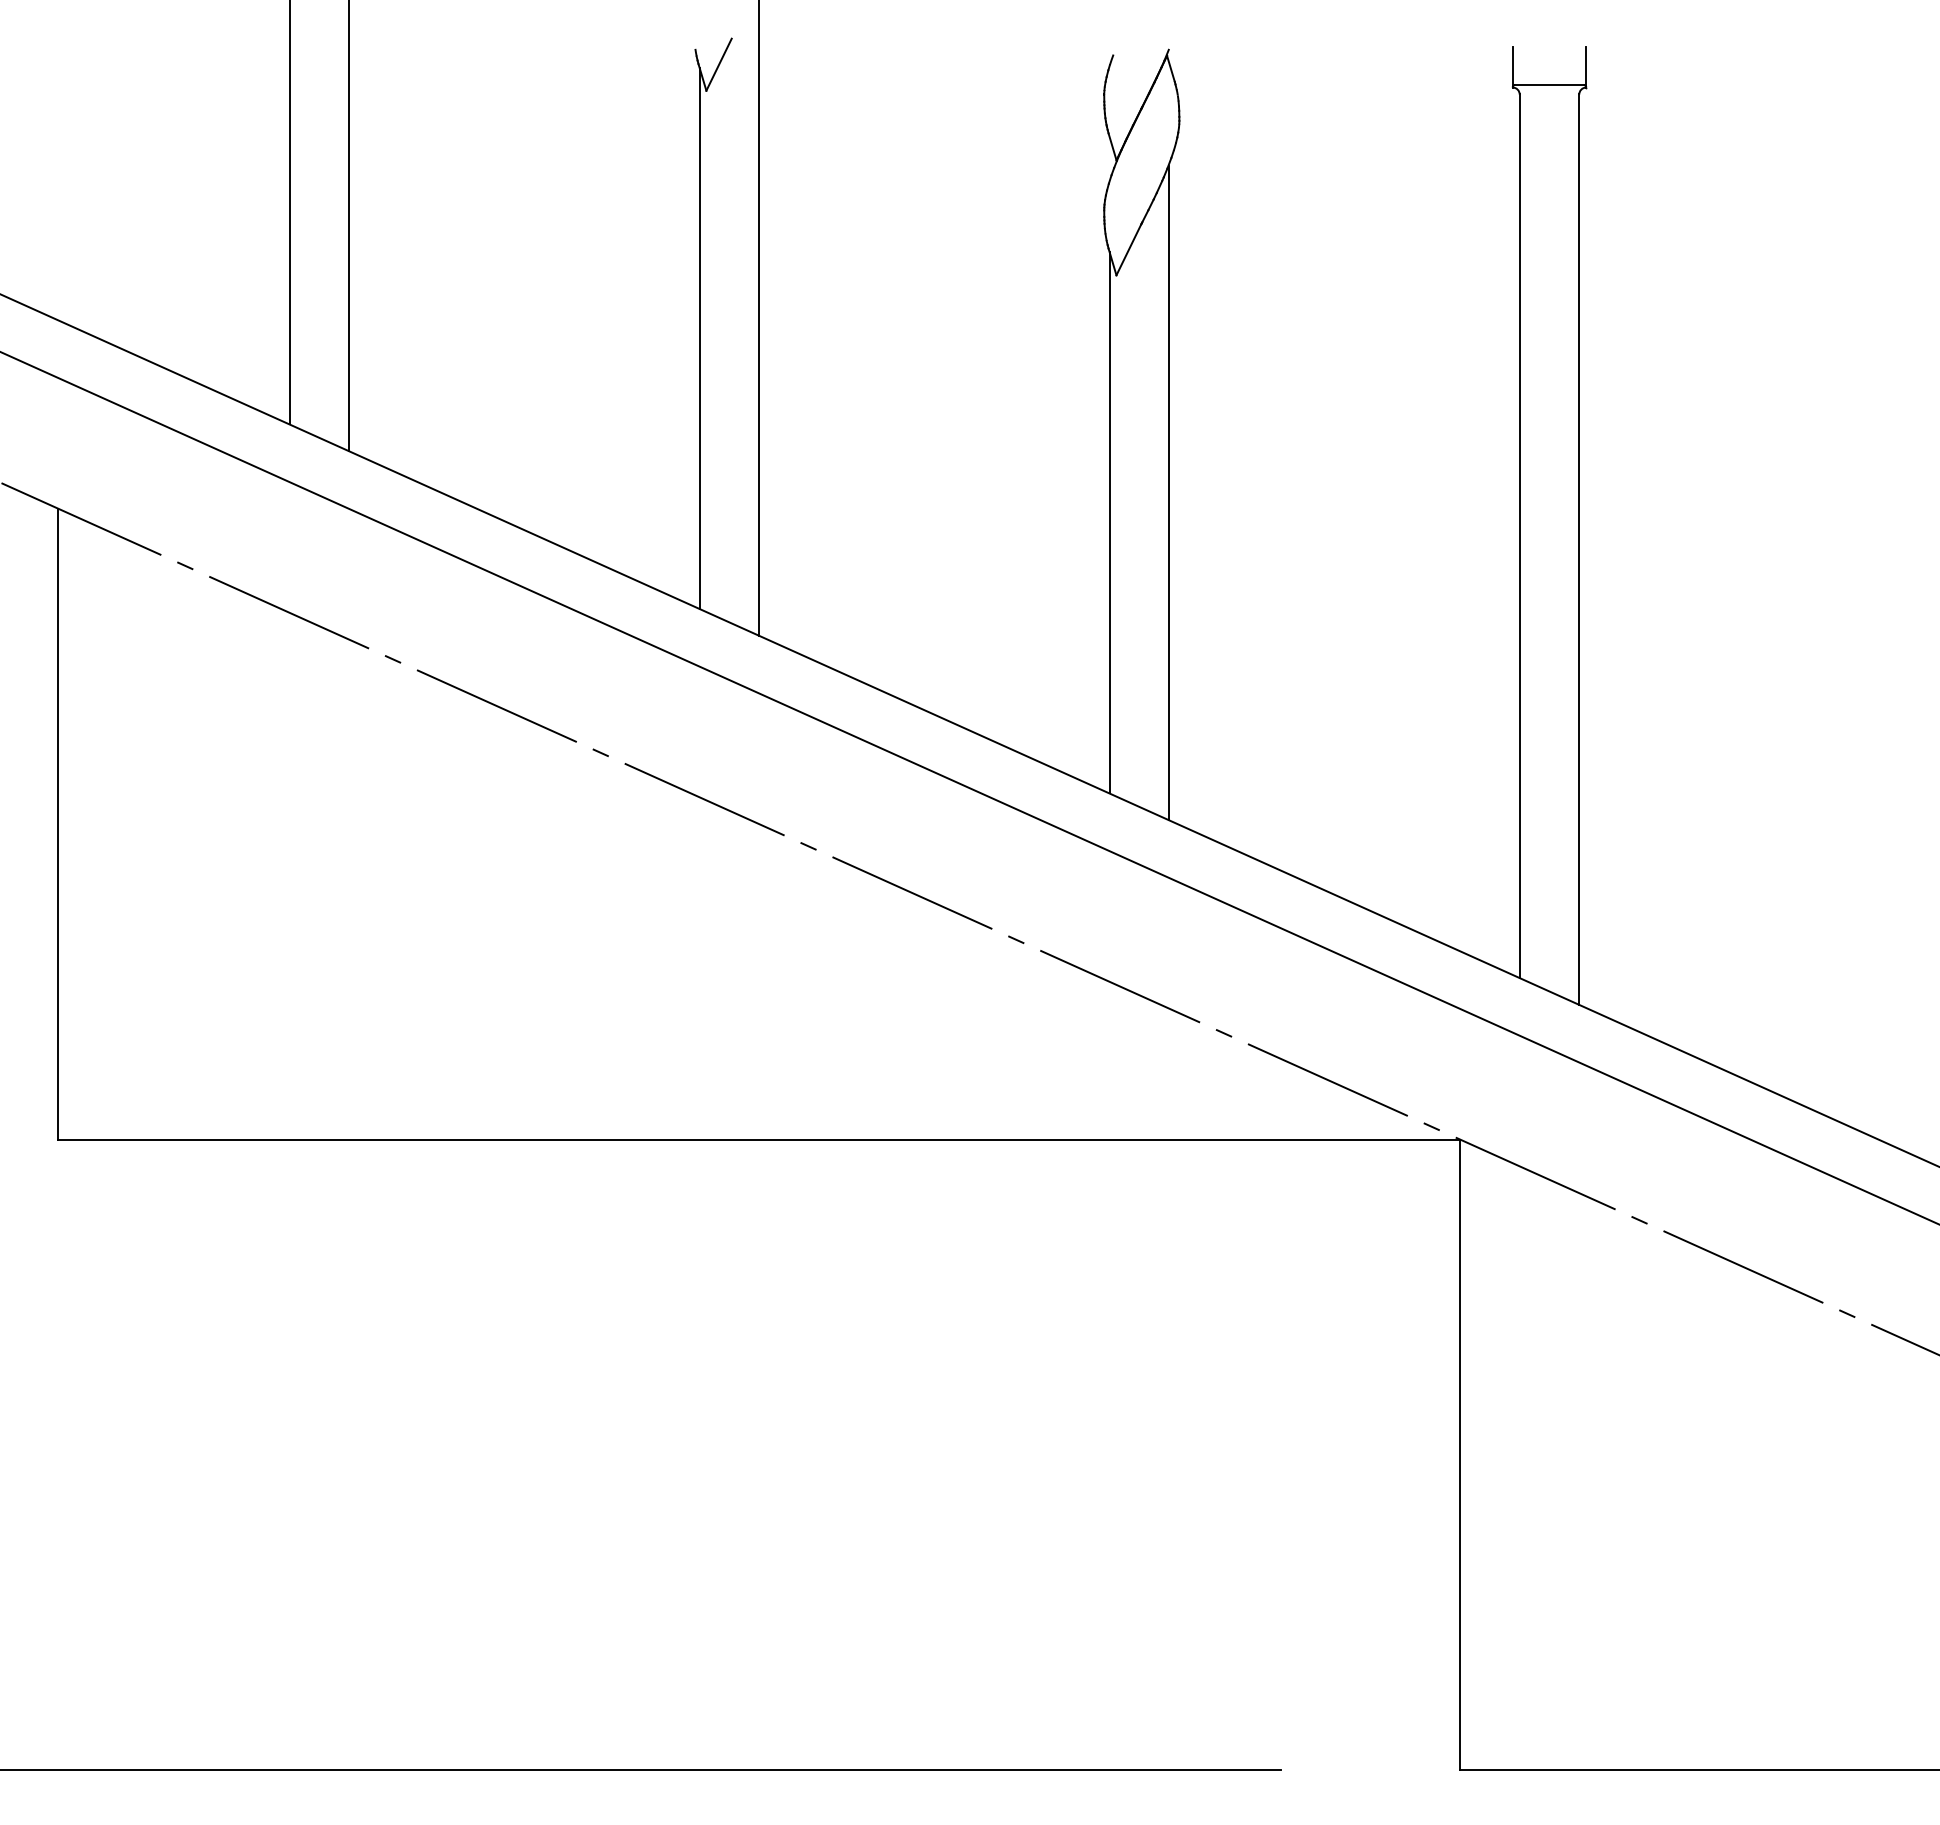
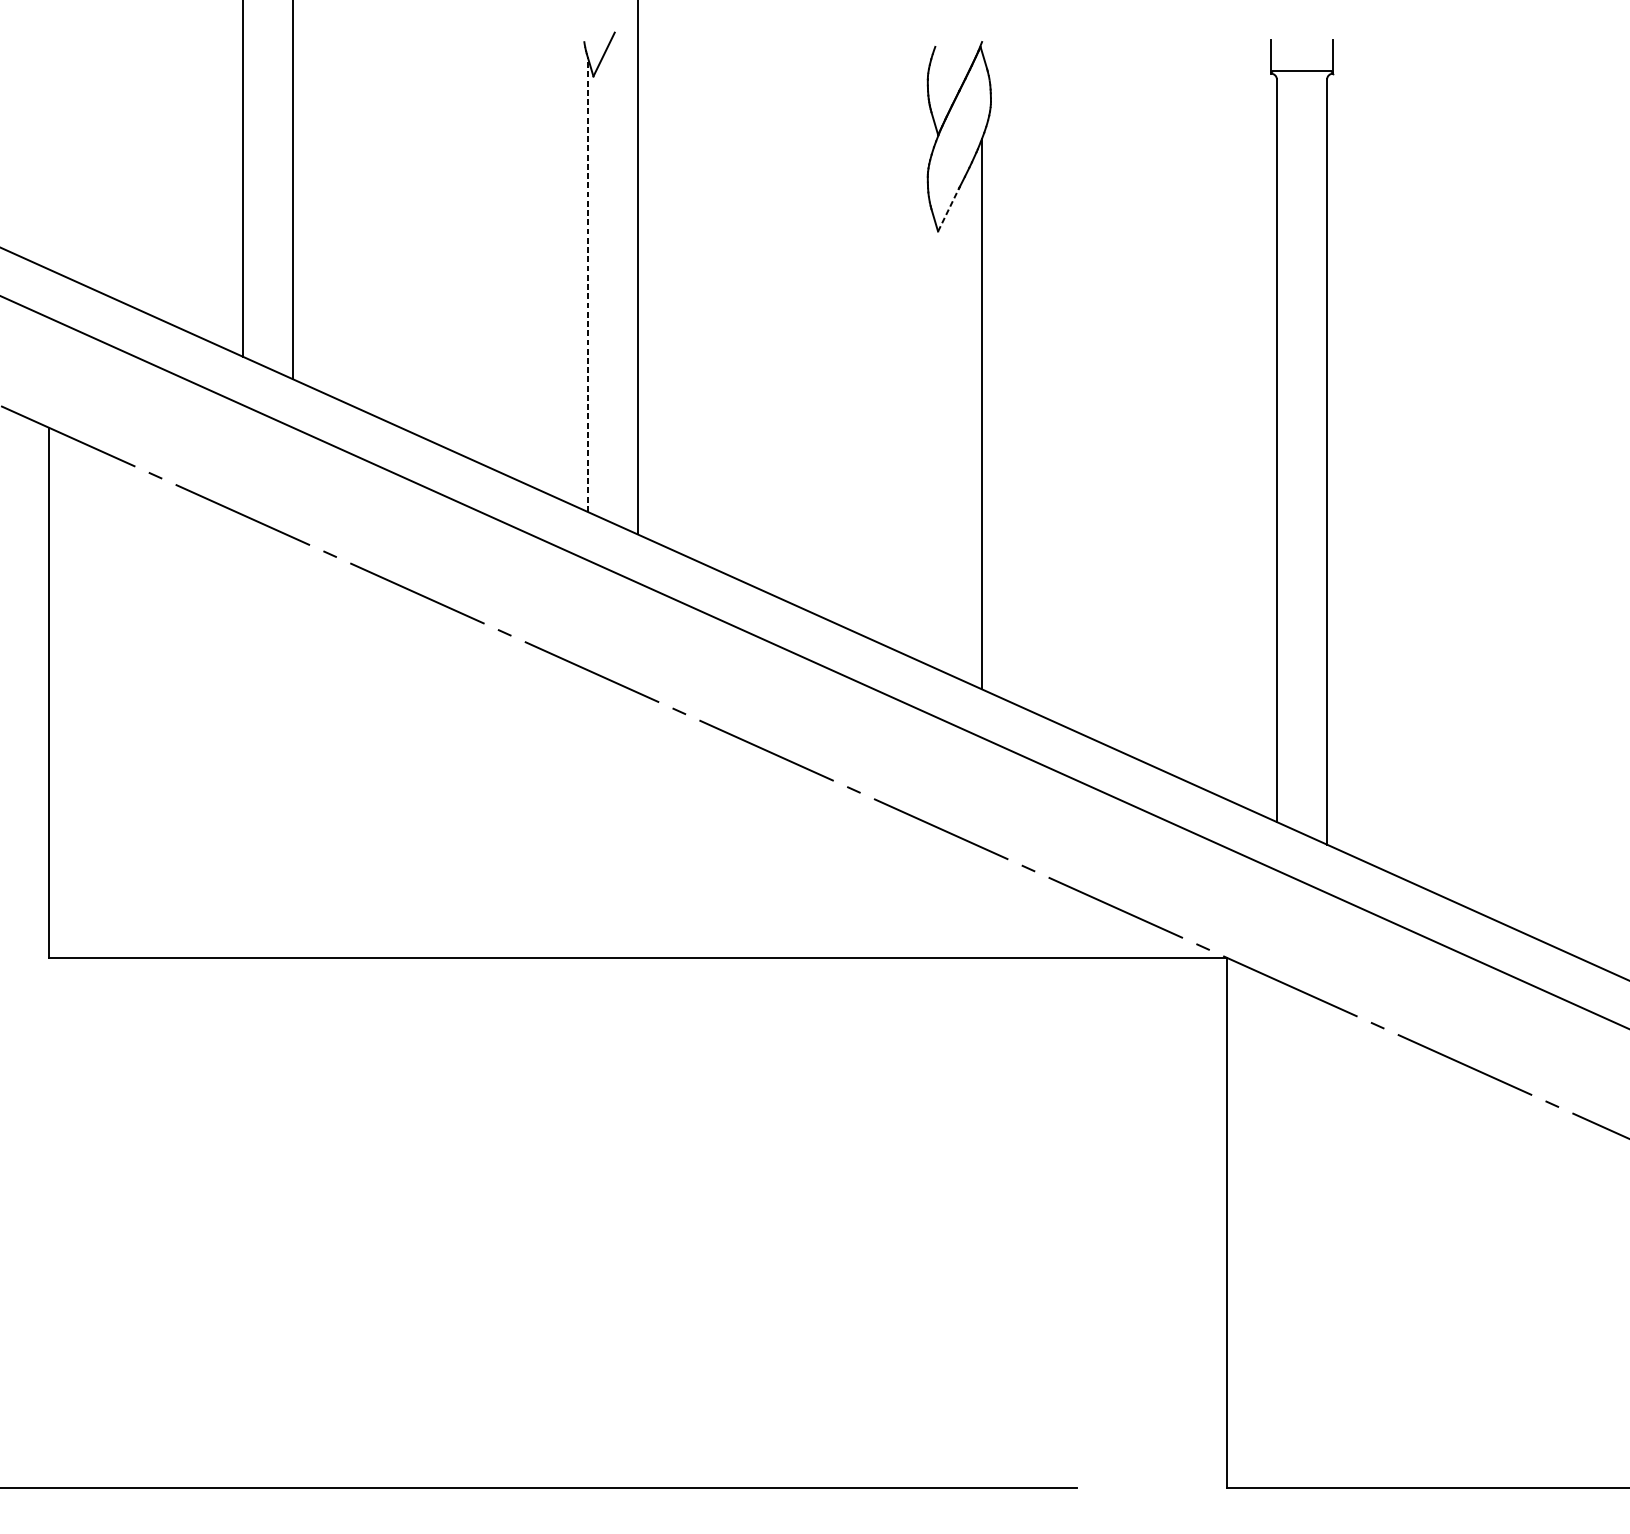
line: (1129, 249) -> (949, 209), solid -> dashed
line: (699, 338) -> (587, 284), solid -> dashed
line: (1109, 522) -> (932, 439), removed

